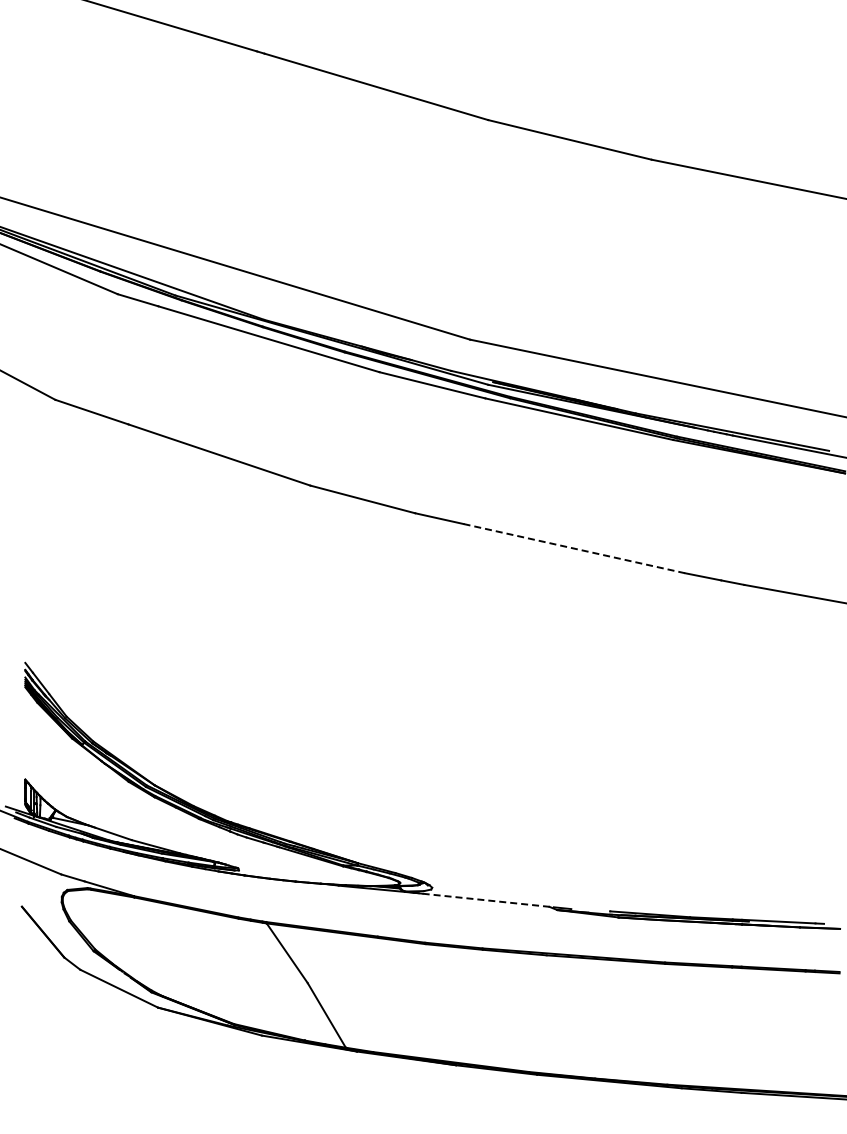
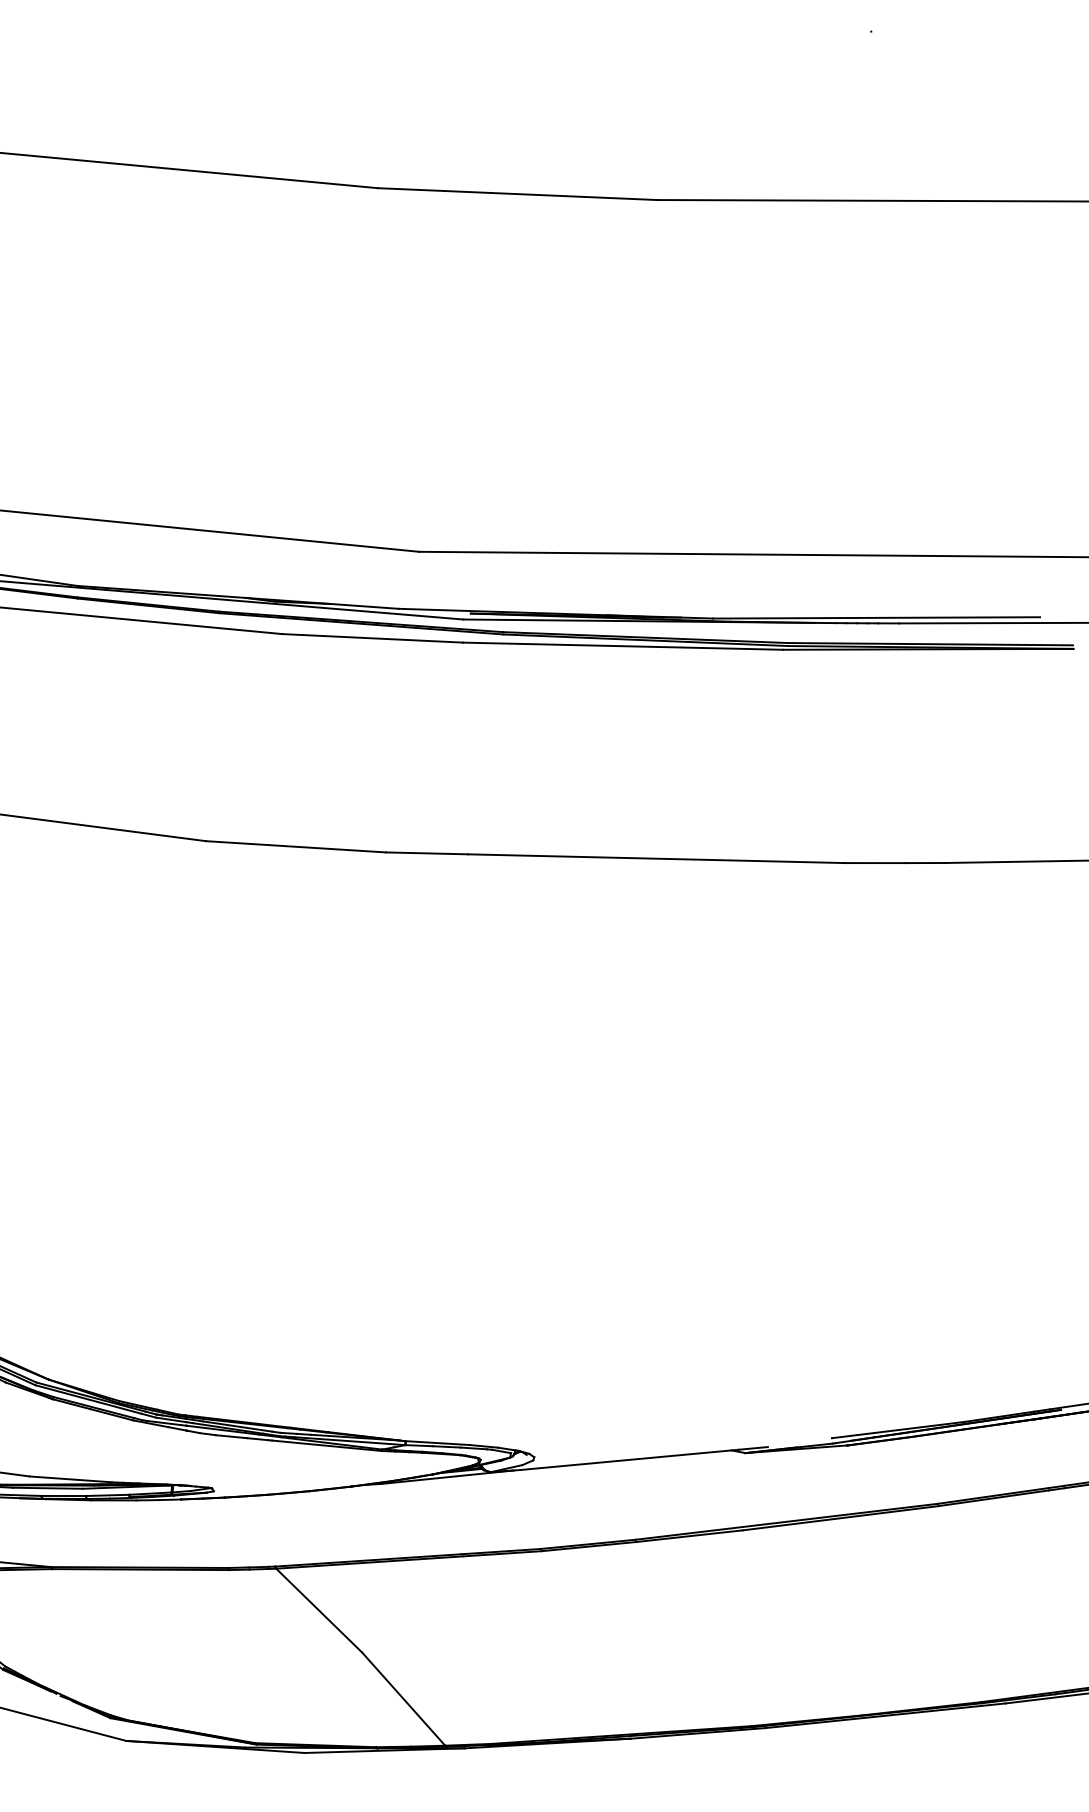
line: (574, 548) -> (656, 858), dashed -> solid
line: (488, 900) -> (630, 1459), dashed -> solid

